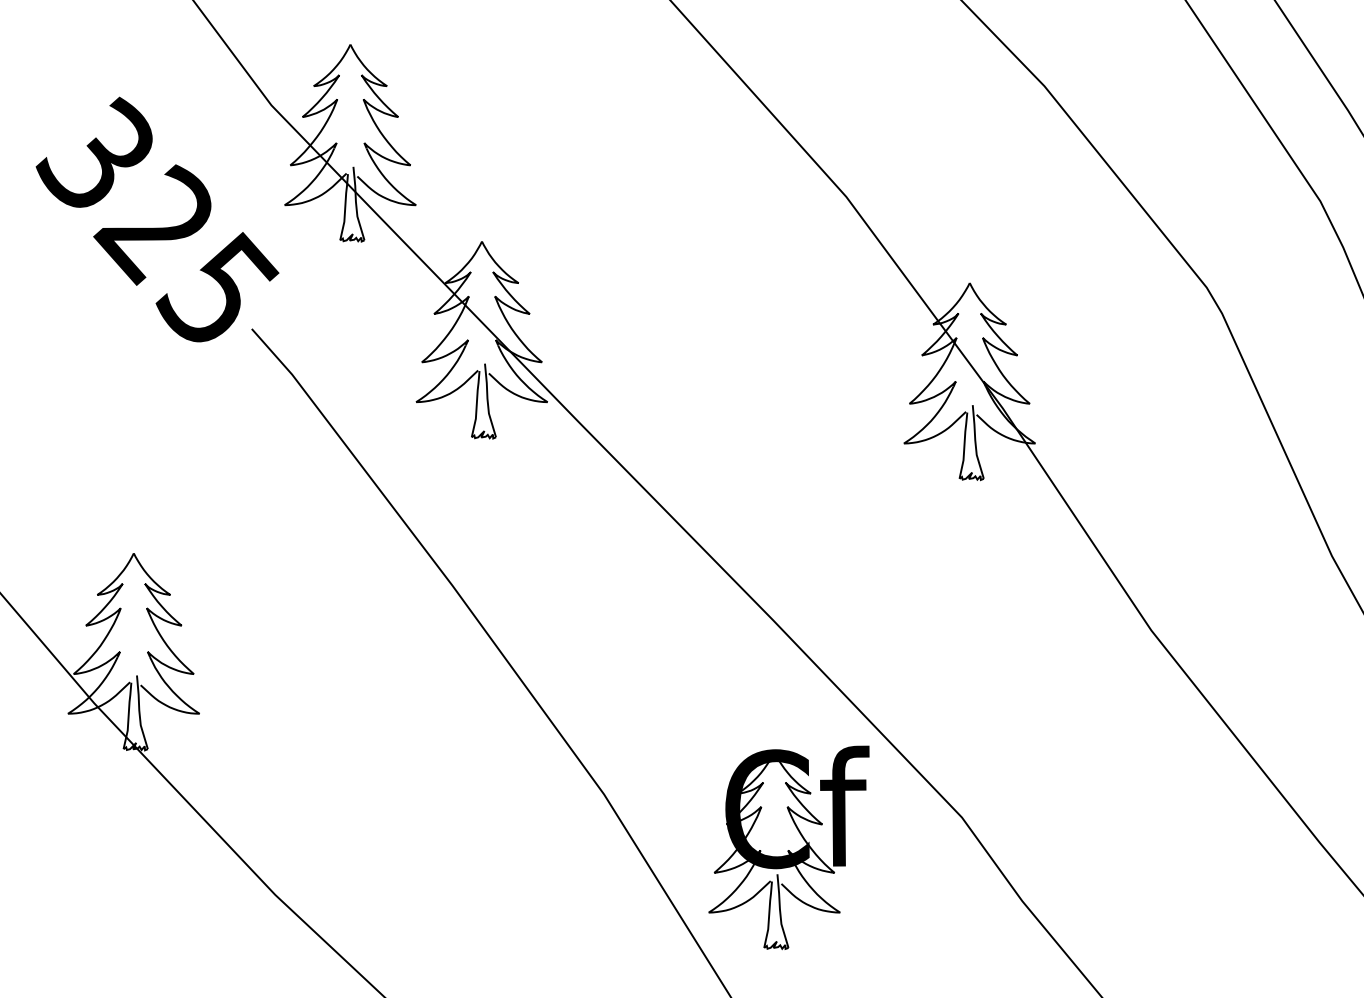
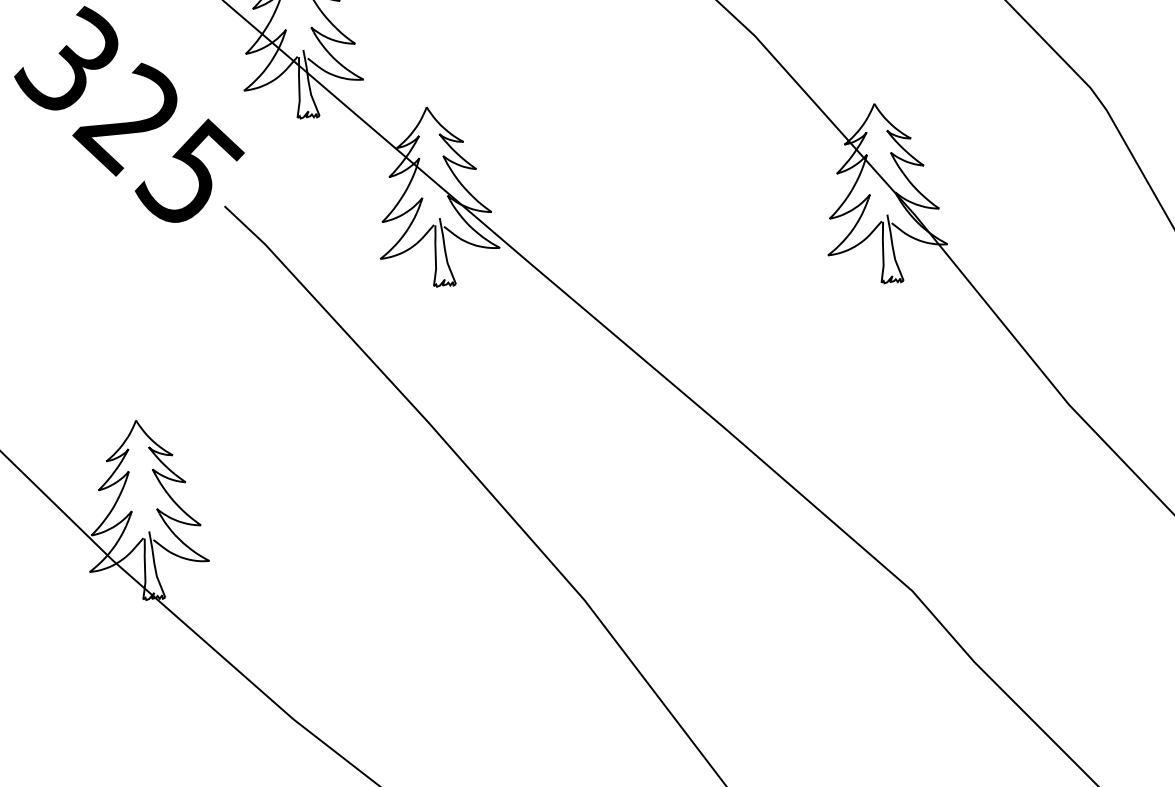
part: (788, 847) -> (756, 632), removed

